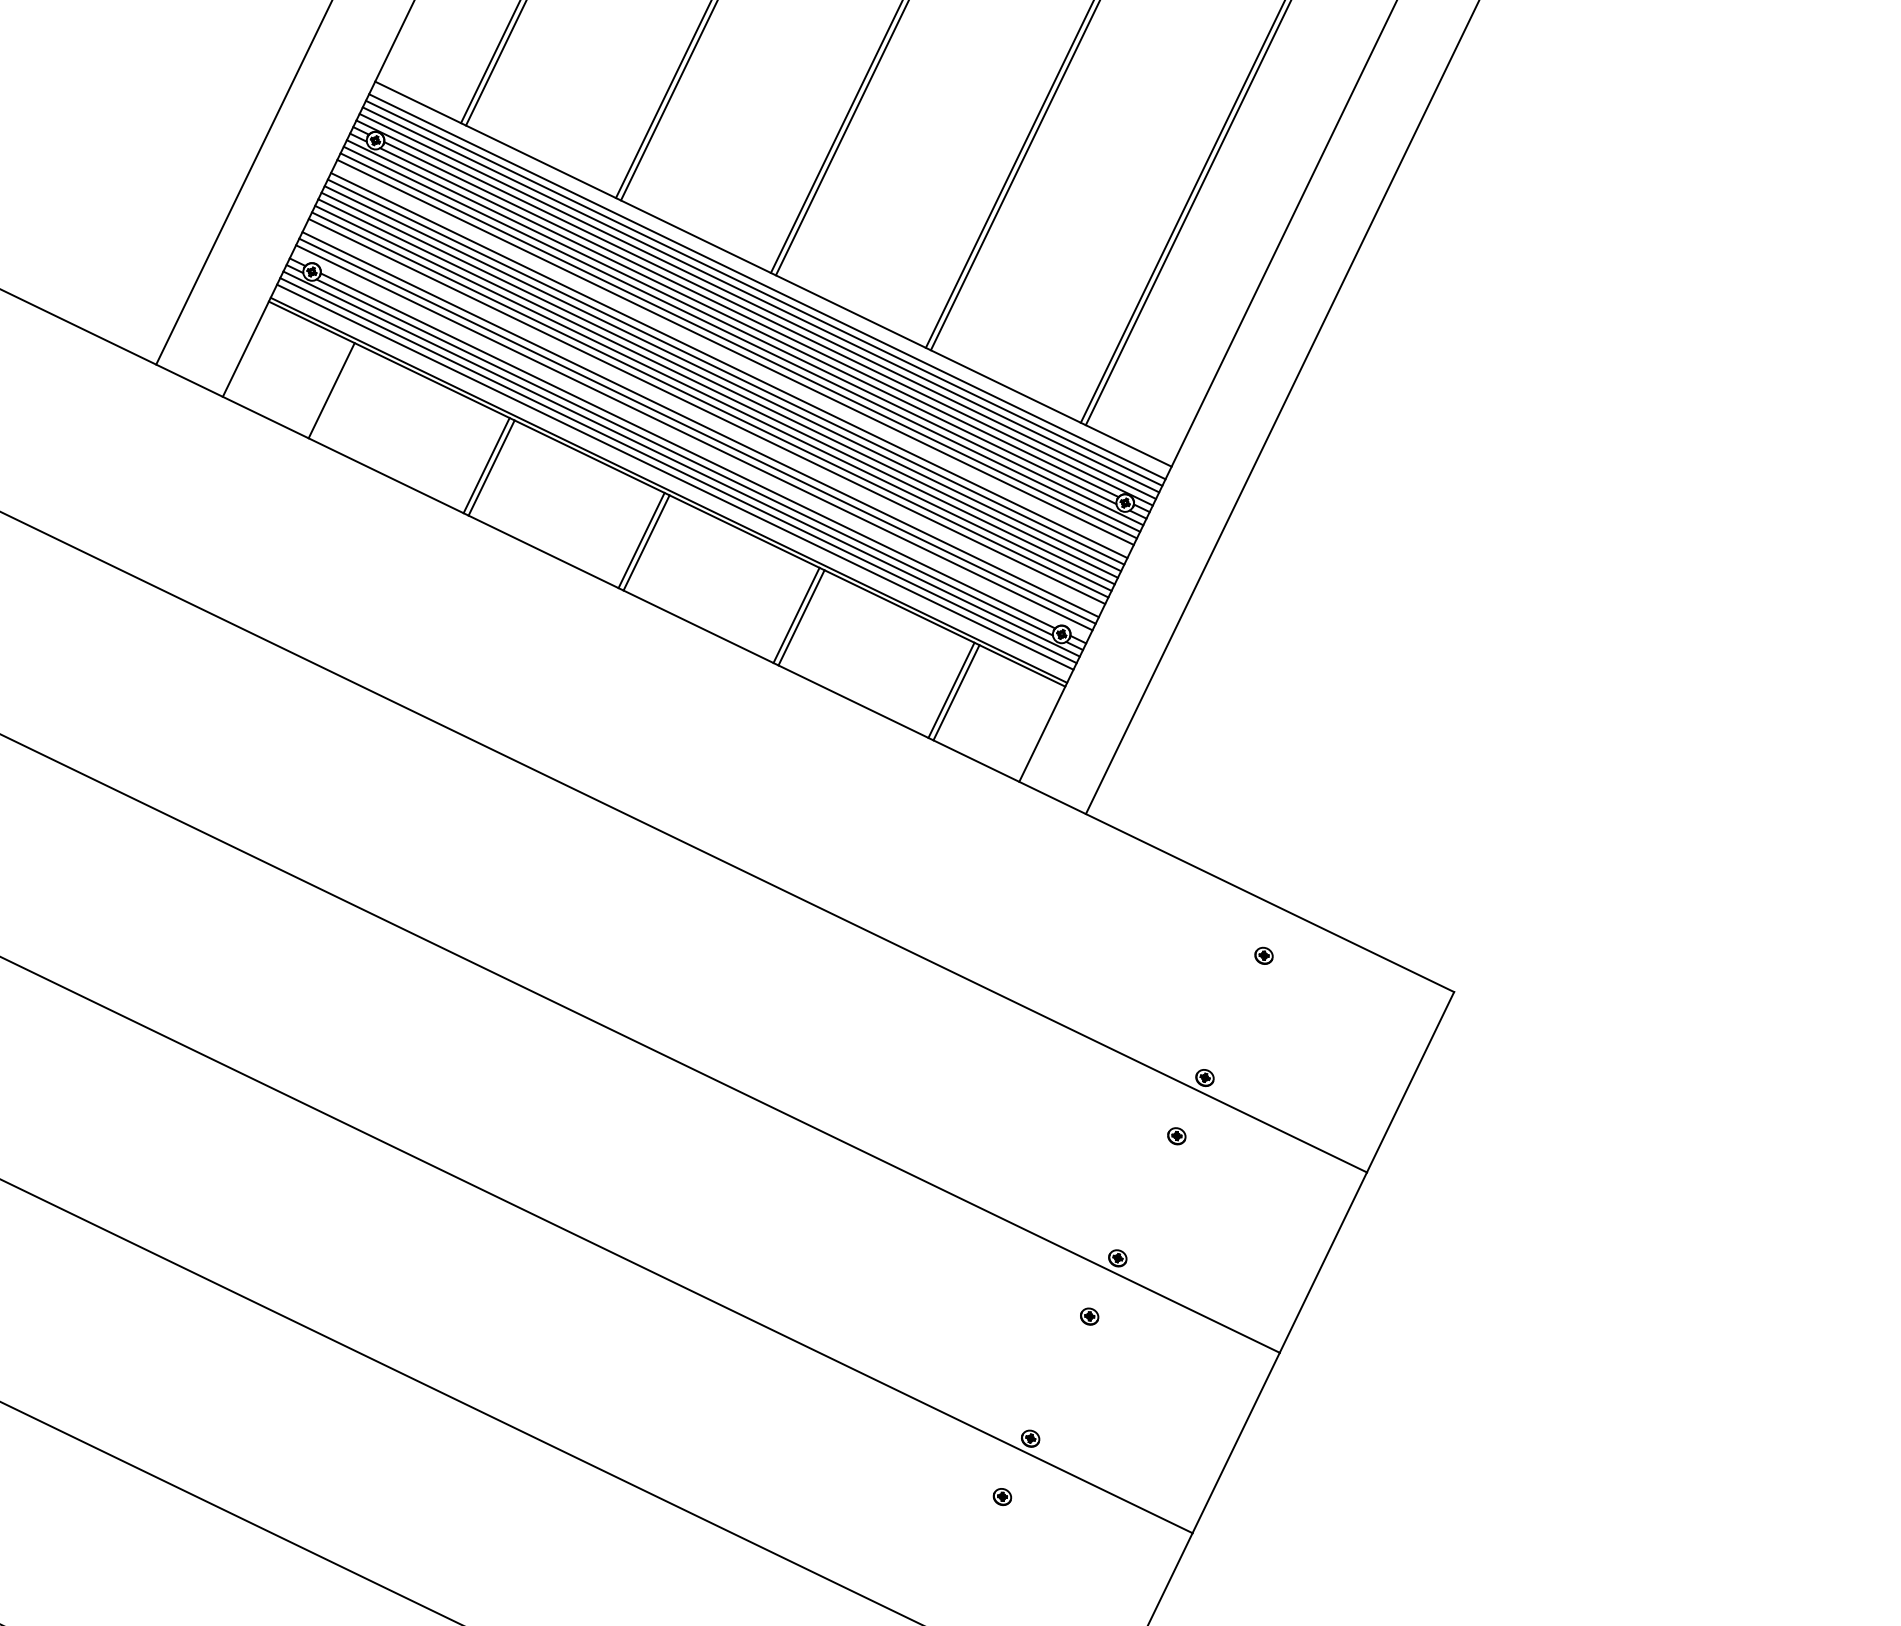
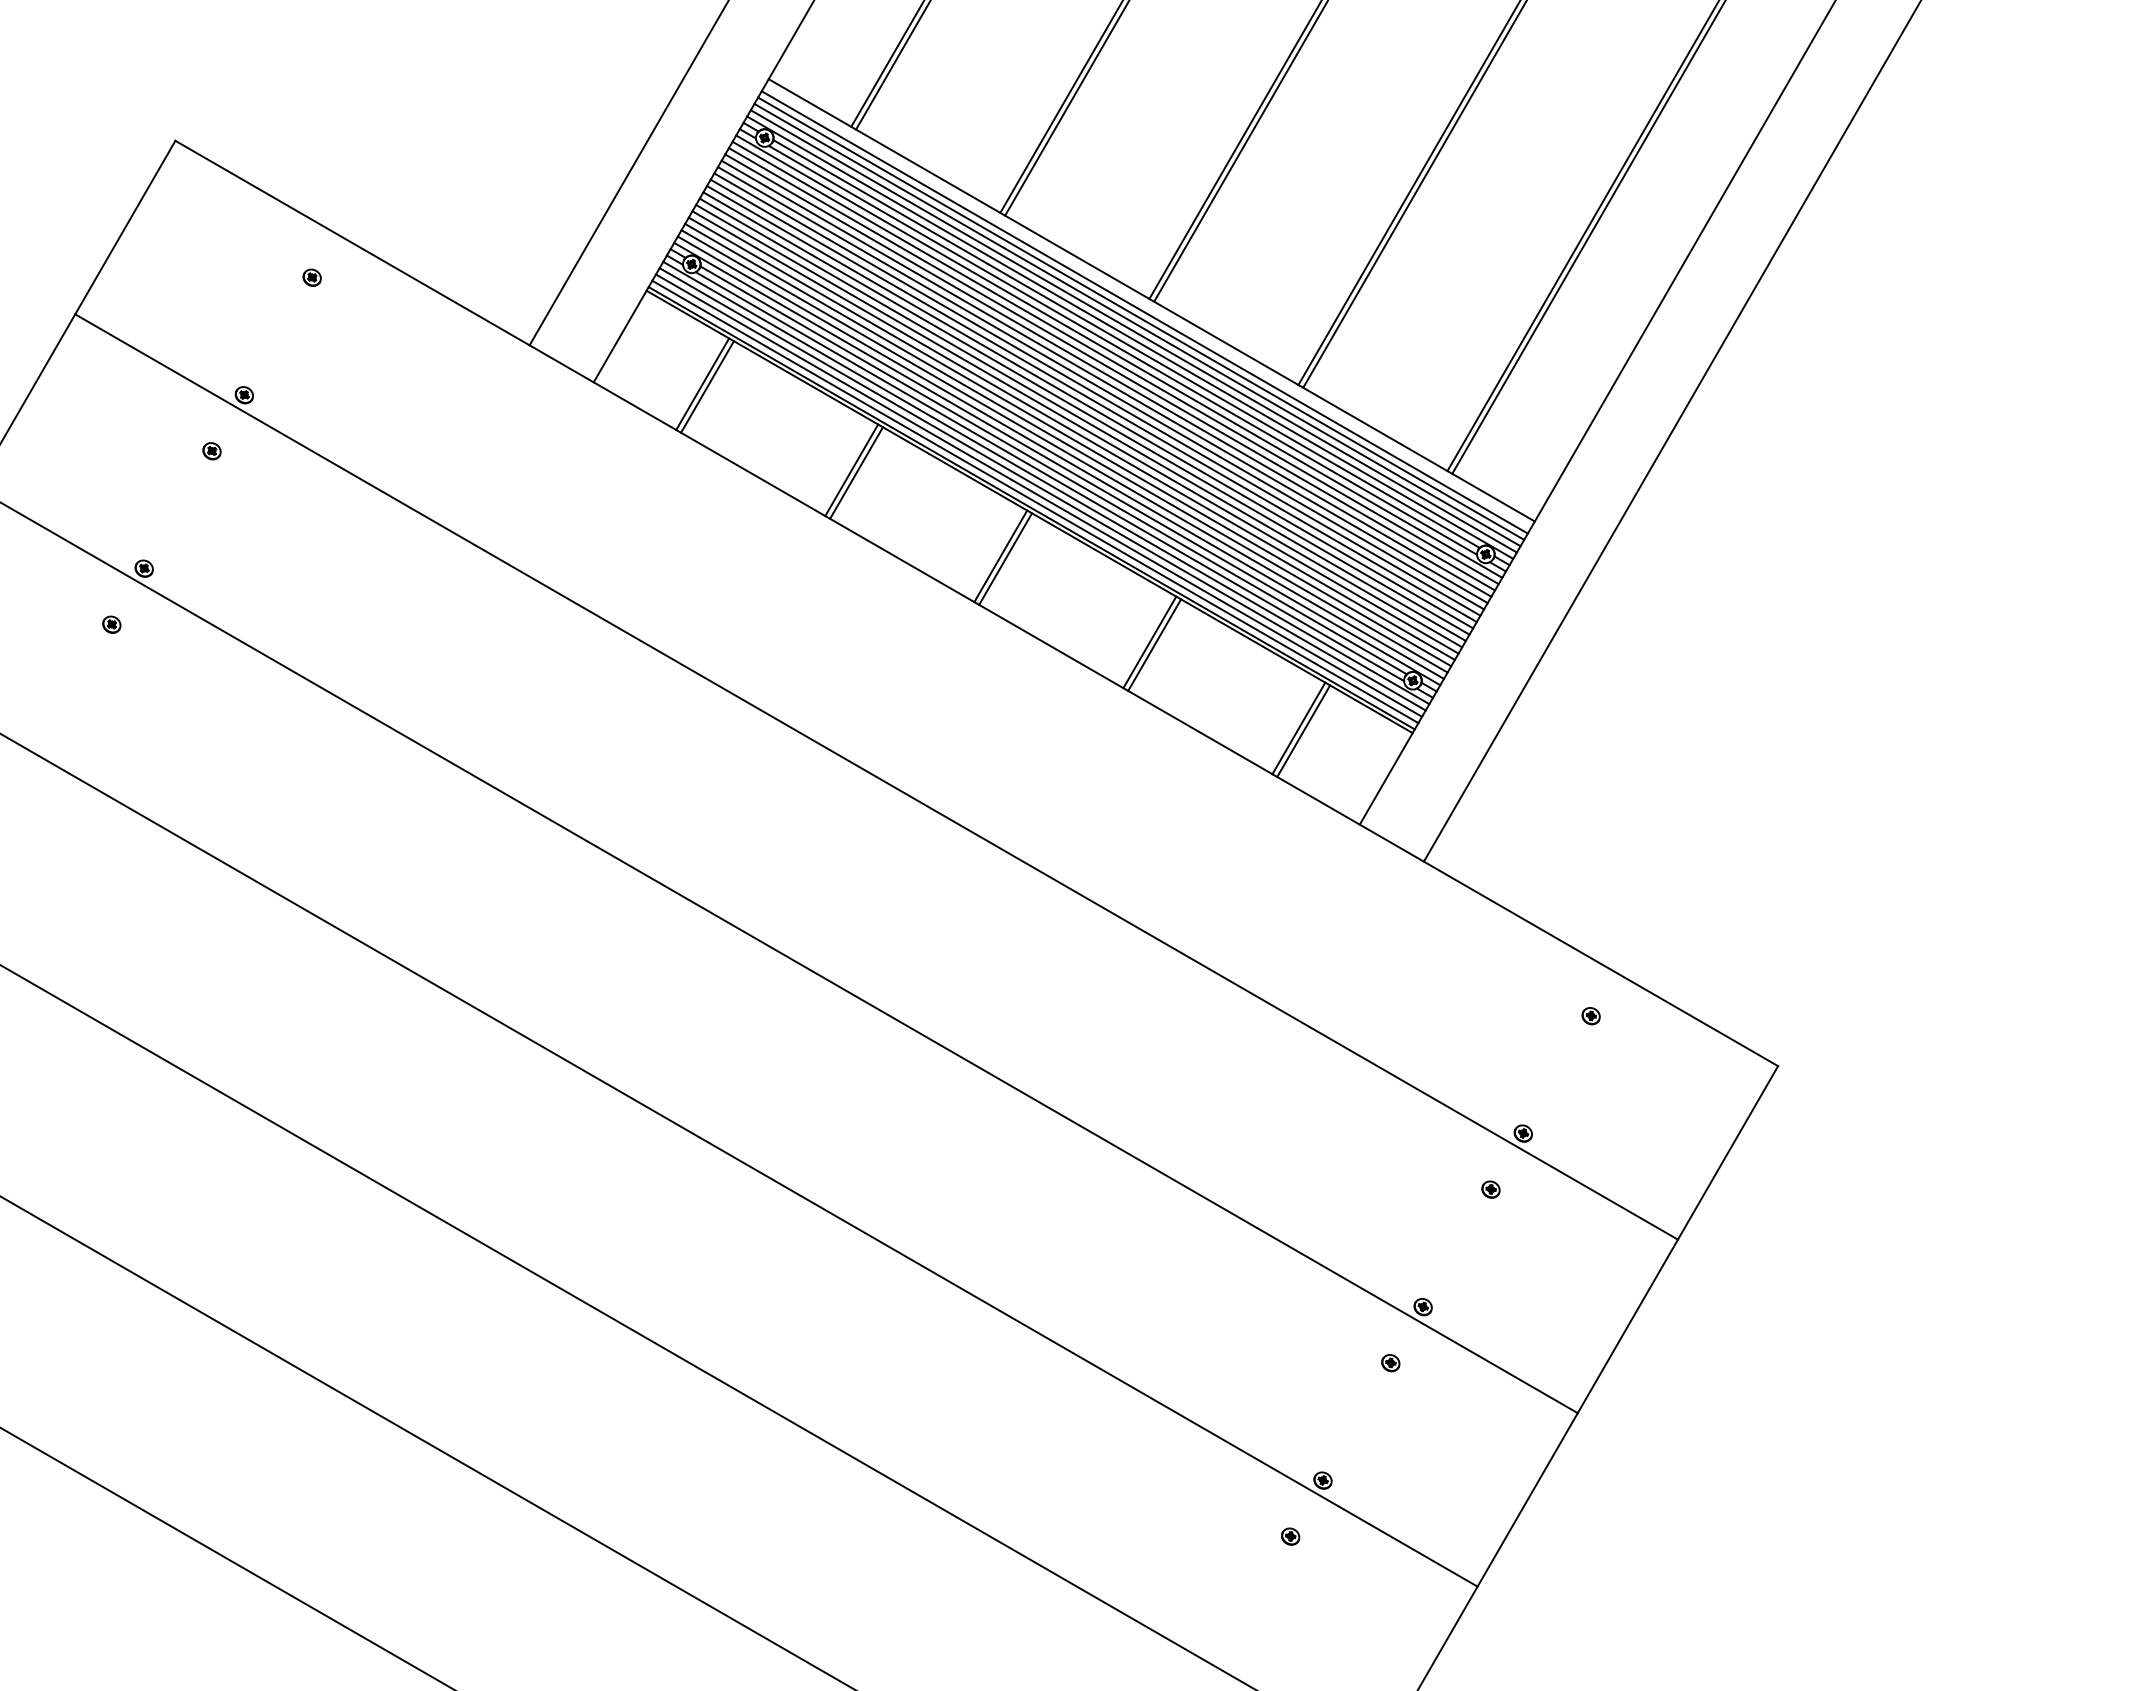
line: (732, 358) -> (1104, 381), added
line: (336, 392) -> (707, 386), added
line: (703, 417) -> (1071, 438), added
line: (691, 443) -> (1057, 463), added
line: (672, 483) -> (1035, 501), added

